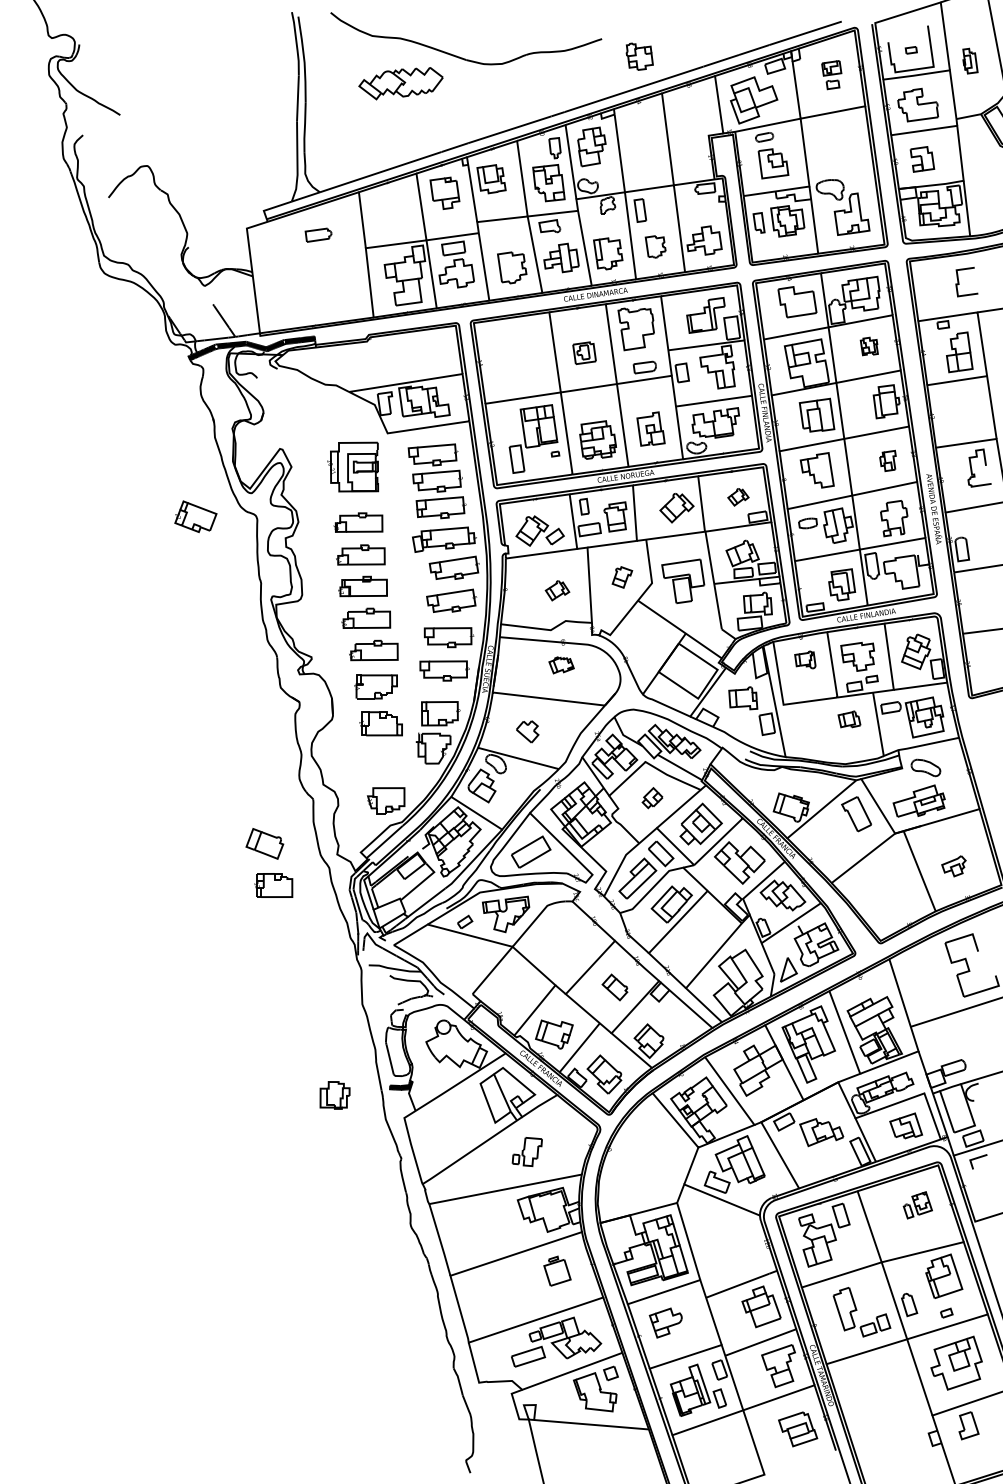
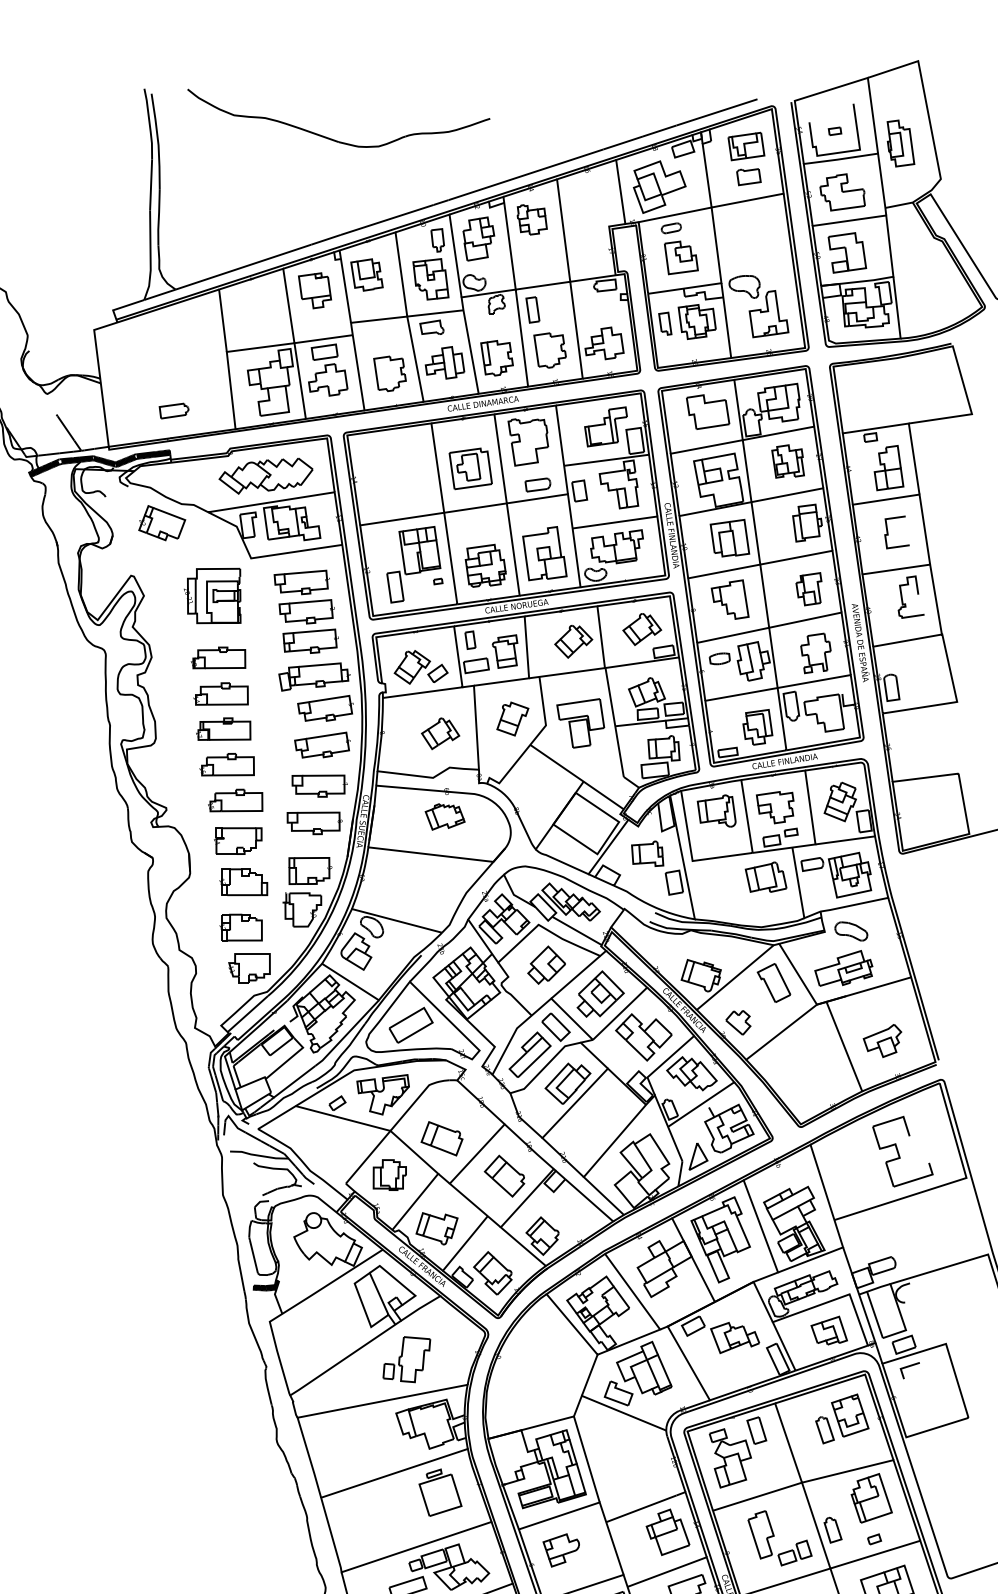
part: (639, 56) -> (531, 219), moved
part: (970, 60) -> (901, 142), size x1.67
part: (831, 74) -> (746, 158), size x1.67
part: (400, 83) -> (265, 476), moved
part: (922, 159) -> (847, 253), size x1.43
part: (318, 234) -> (174, 410), moved
part: (655, 246) -> (549, 350), size x1.43
curve: (959, 282) -> (888, 532), moved
part: (869, 346) -> (788, 461), size x1.67
part: (584, 353) -> (470, 469), size x1.67
part: (650, 428) -> (544, 552), size x1.43
part: (887, 460) -> (808, 588), size x1.43
part: (738, 497) -> (642, 629), size x1.67
part: (195, 516) -> (161, 522), moved
part: (622, 577) -> (512, 719), size x1.43
part: (557, 590) -> (440, 733), size x1.43
part: (805, 659) -> (717, 810), size x1.67
part: (561, 665) -> (444, 817), size x1.43
part: (849, 719) -> (766, 877), size x1.67
part: (527, 731) -> (738, 1022), moved
part: (652, 797) -> (546, 964), size x1.67
part: (264, 843) -> (441, 1138), moved
part: (953, 866) -> (882, 1041), size x1.43
part: (273, 885) -> (240, 927), moved
part: (614, 987) -> (504, 1176), size x1.43
part: (334, 1095) -> (389, 1175), moved
part: (527, 1151) -> (407, 1359), size x1.43
part: (917, 1205) -> (841, 1419), size x1.67
part: (557, 1270) -> (440, 1491), size x1.43

